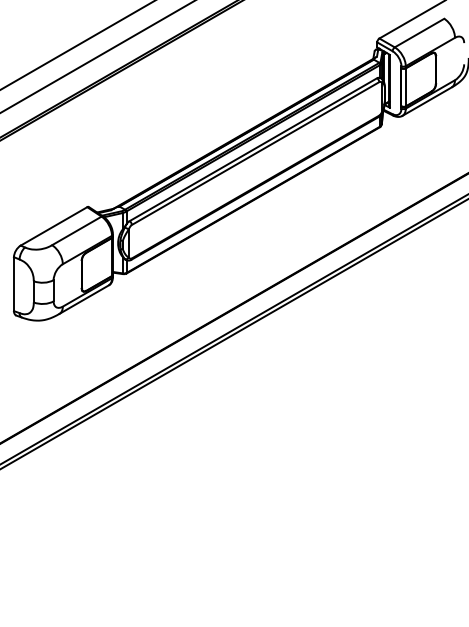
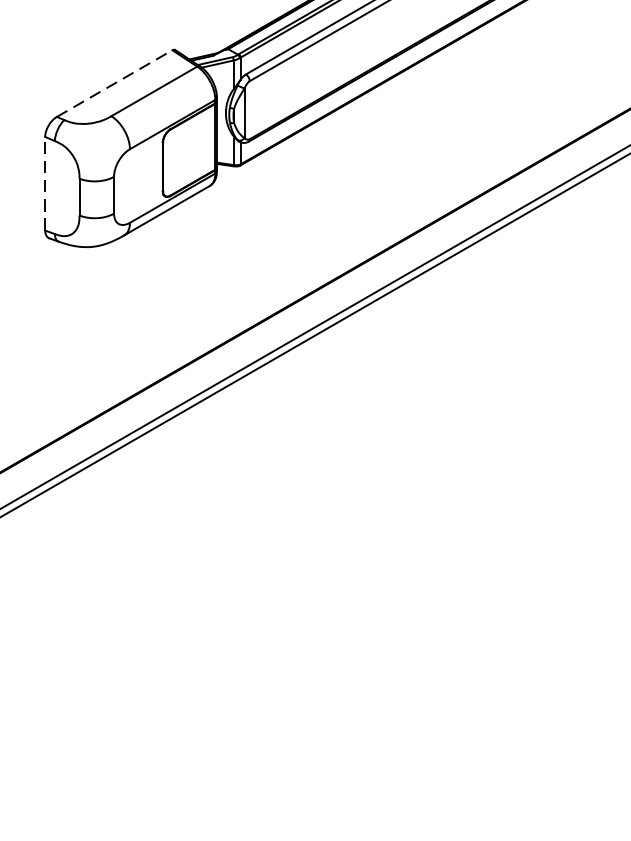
line: (54, 226) -> (115, 83), solid -> dashed
line: (13, 284) -> (44, 184), solid -> dashed

